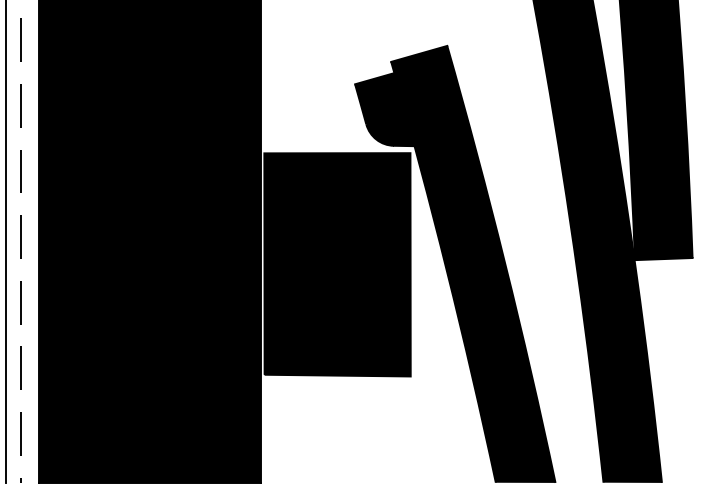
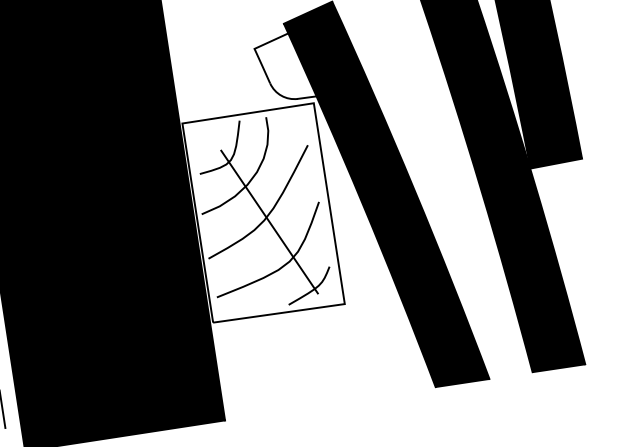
fill: (384, 109) -> (284, 67), removed
fill: (337, 264) -> (263, 213), removed

